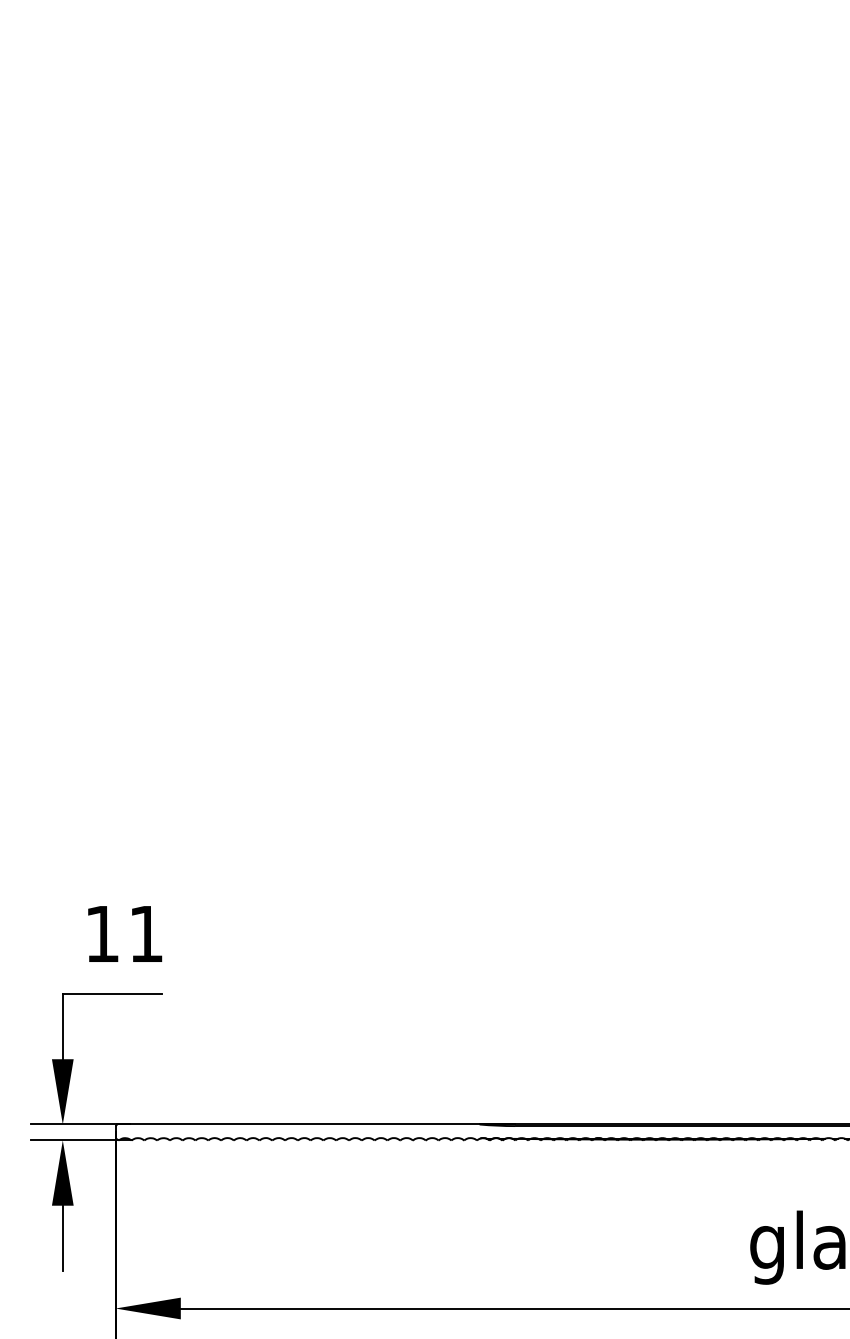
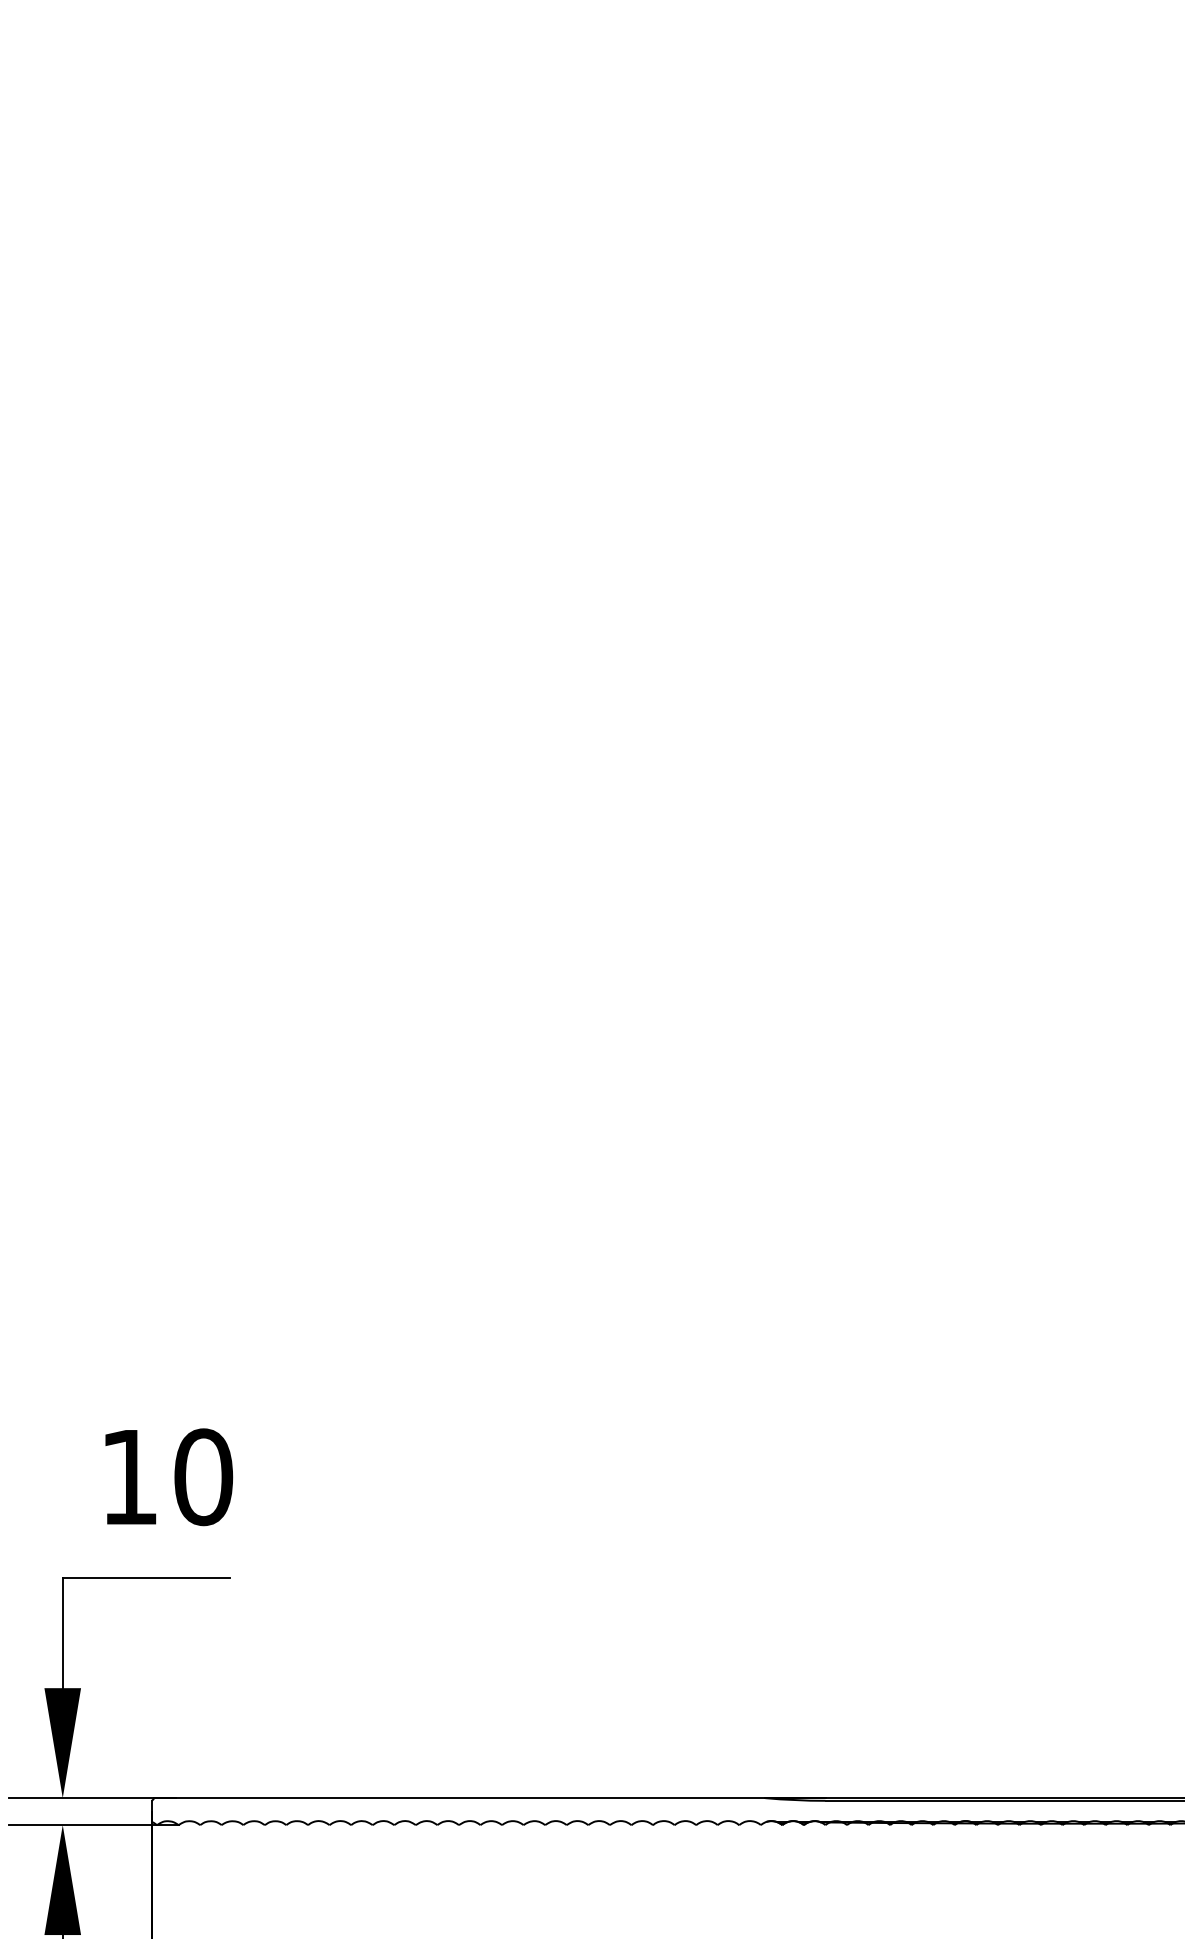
text: (146, 934) -> (203, 1477), 11 -> 10

